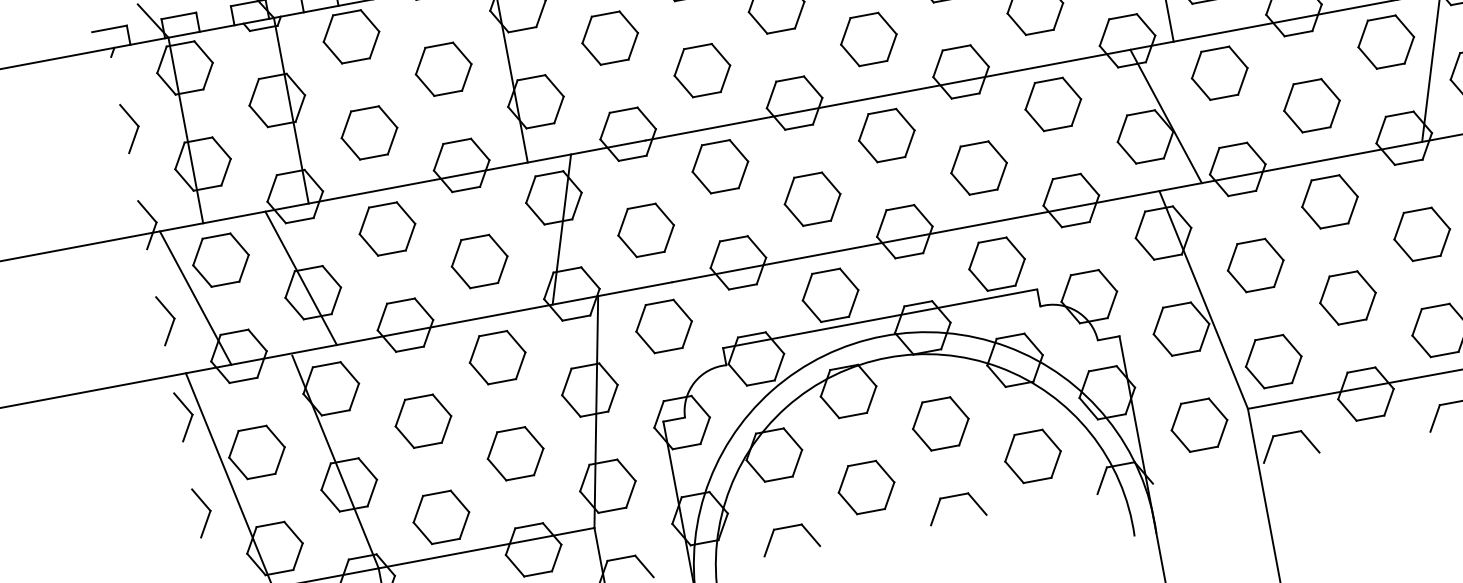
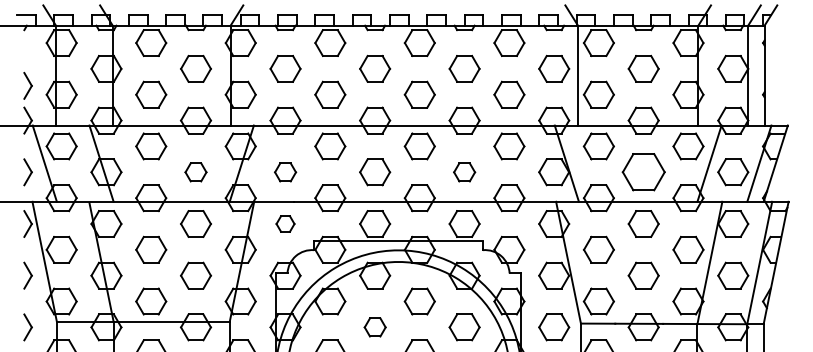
part: (1311, 106) -> (643, 172), size x1.4
part: (130, 127) -> (27, 85), moved
part: (978, 168) -> (464, 172), size x0.7
part: (646, 230) -> (285, 172), size x0.7
part: (478, 262) -> (195, 172), size x0.7
part: (663, 325) -> (285, 223), size x0.6
part: (867, 487) -> (375, 327), size x0.7

